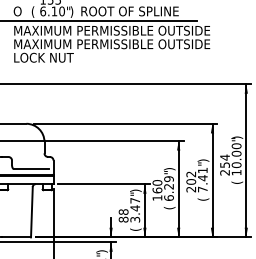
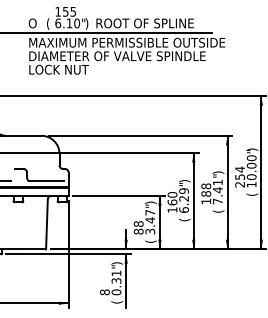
text: (112, 44) -> (127, 56), MAXIMUM PERMISSIBLE OUTSIDE -> DIAMETER OF VALVE SPINDLE
text: (191, 181) -> (206, 193), 202 -> 188

